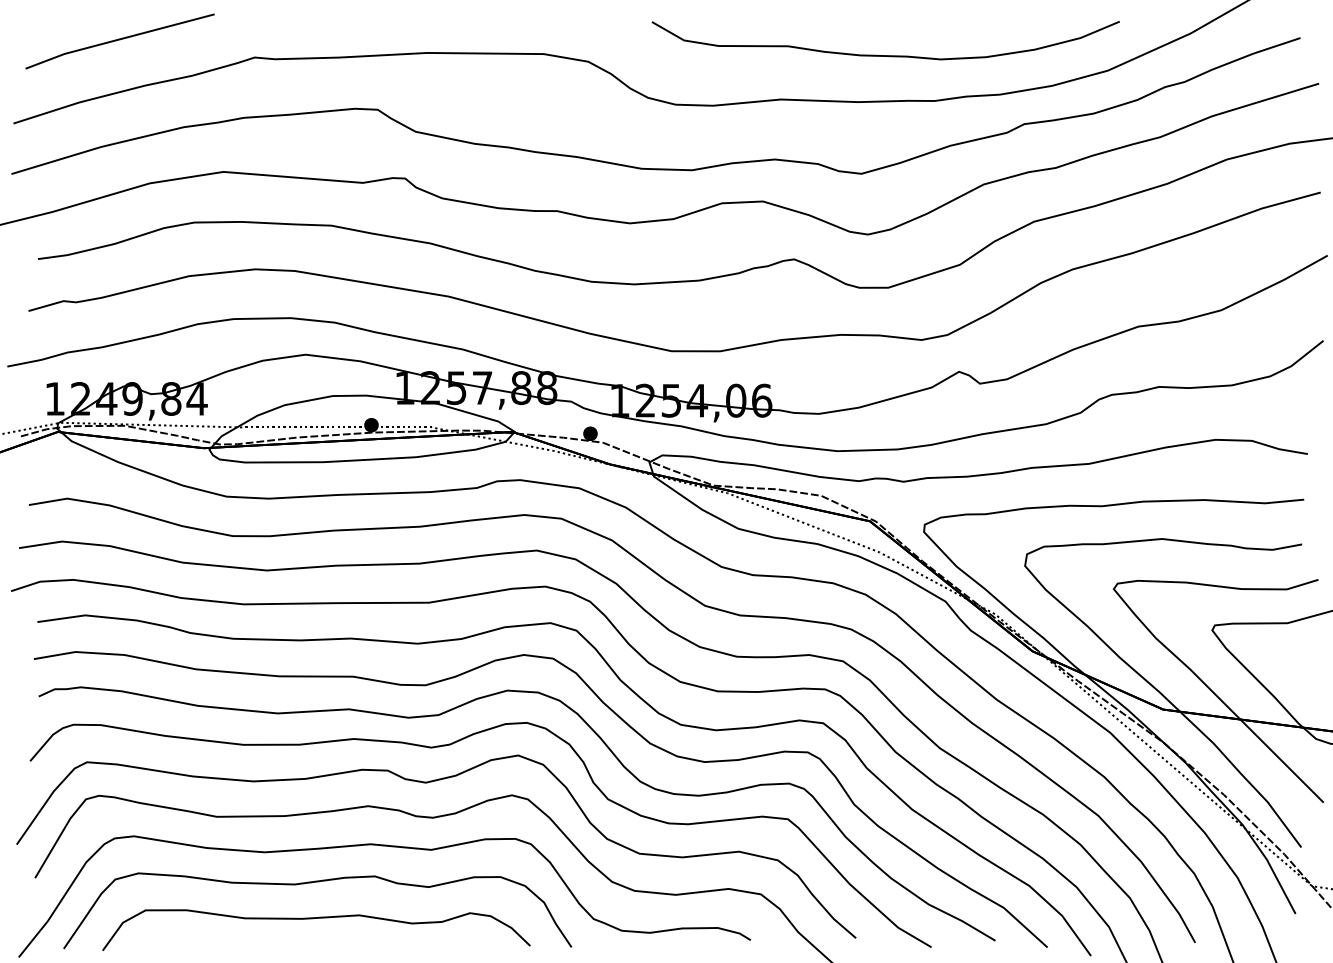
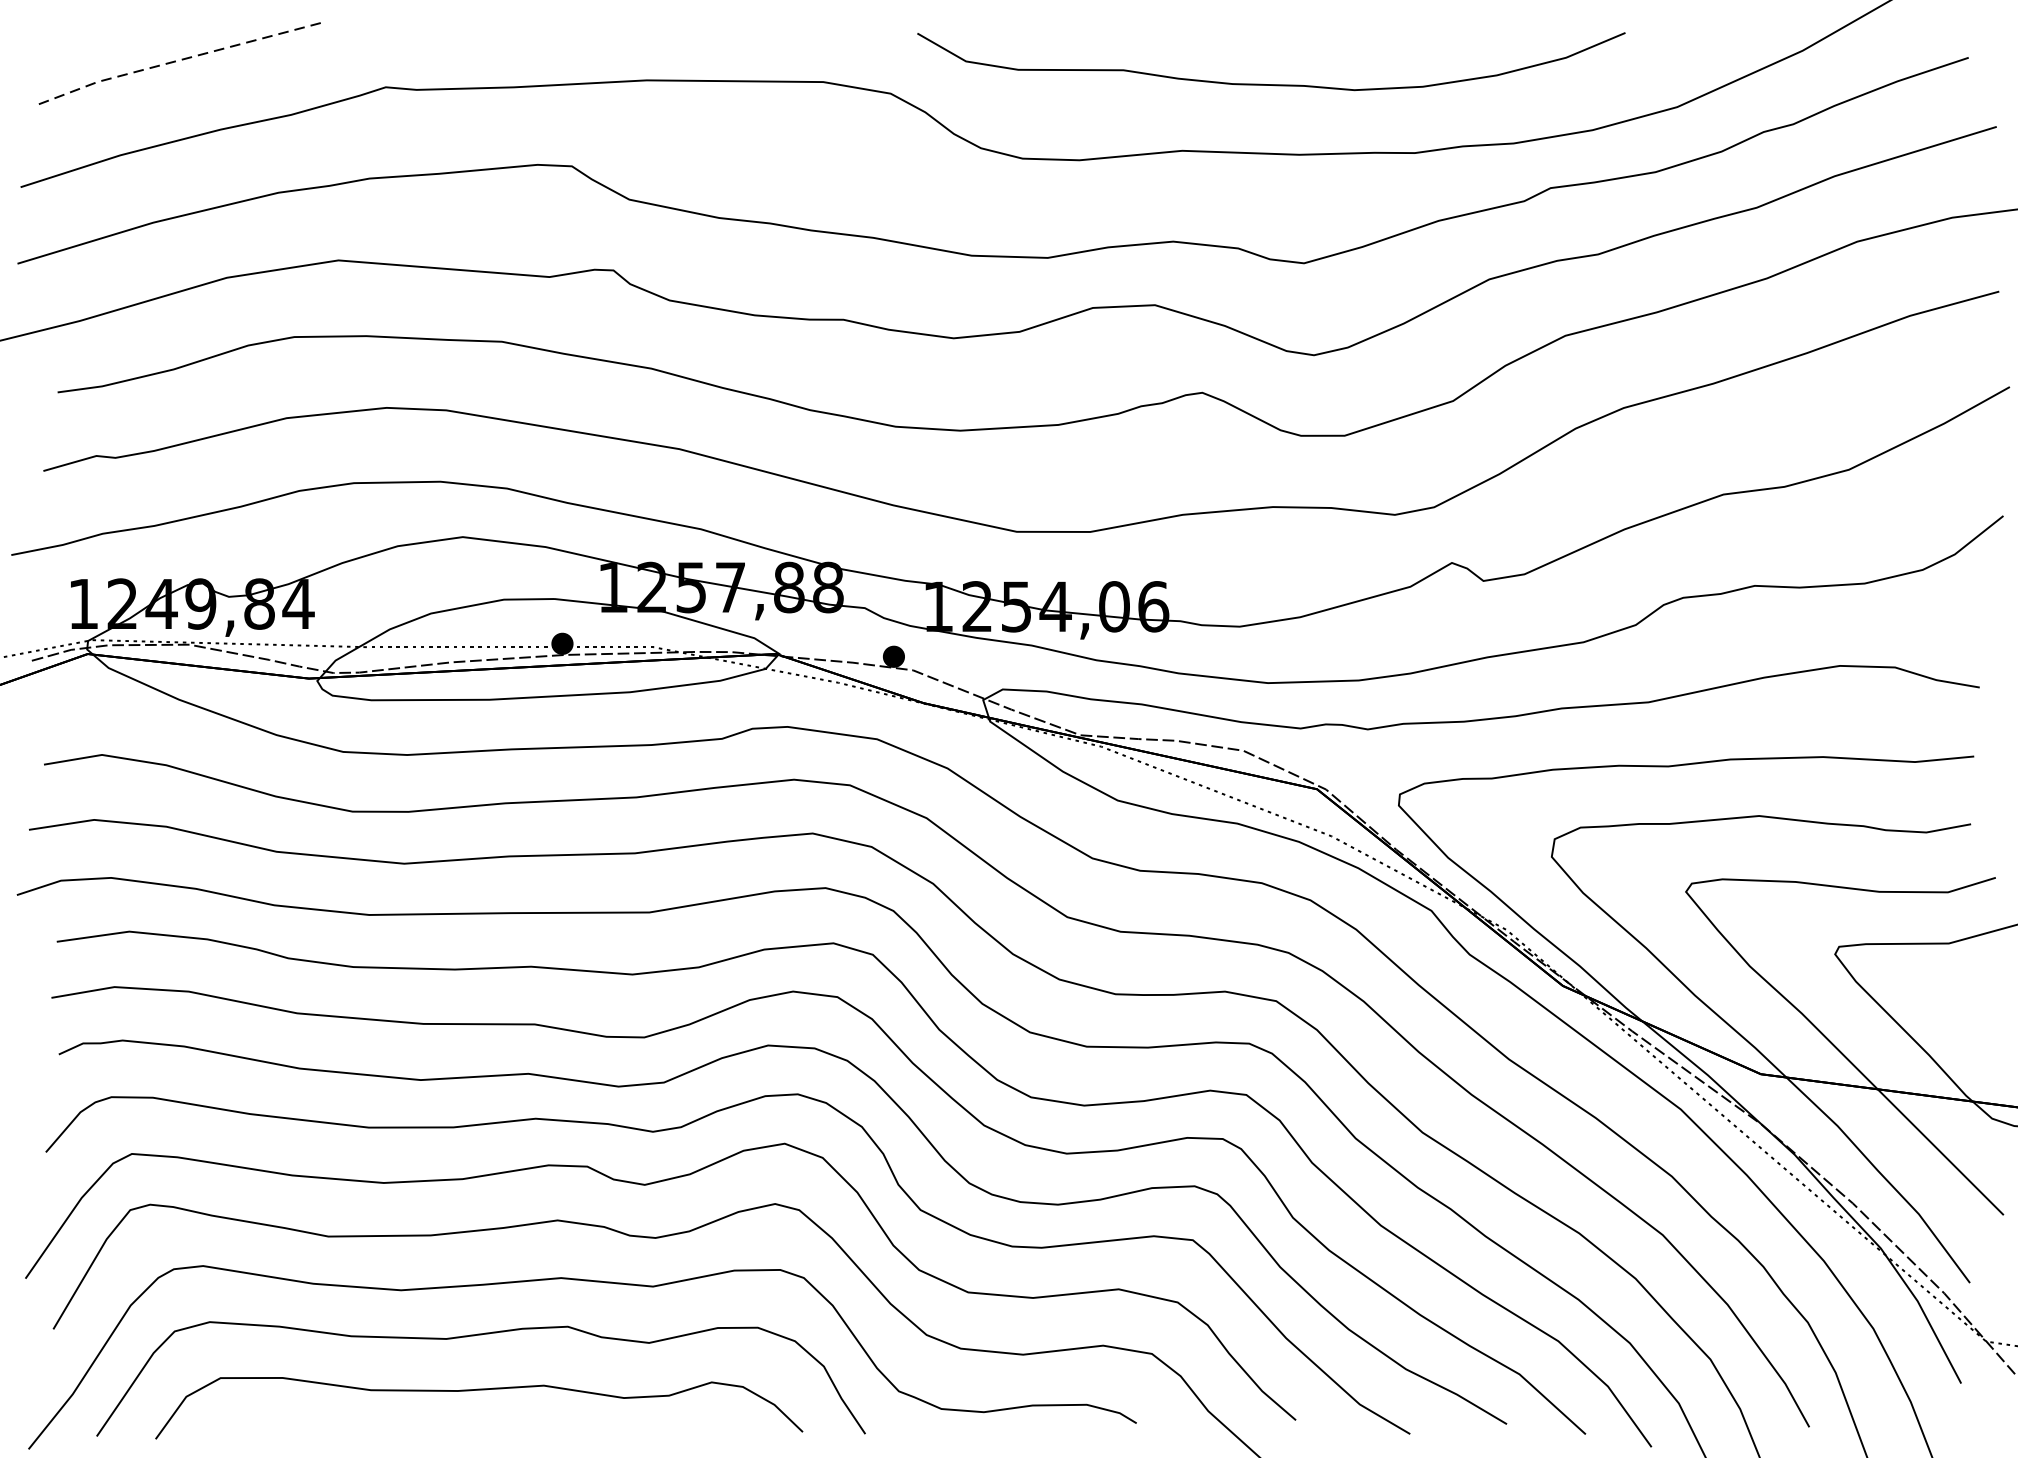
line: (119, 39) -> (181, 59), solid -> dashed
curve: (885, 55) -> (1270, 84), moved

